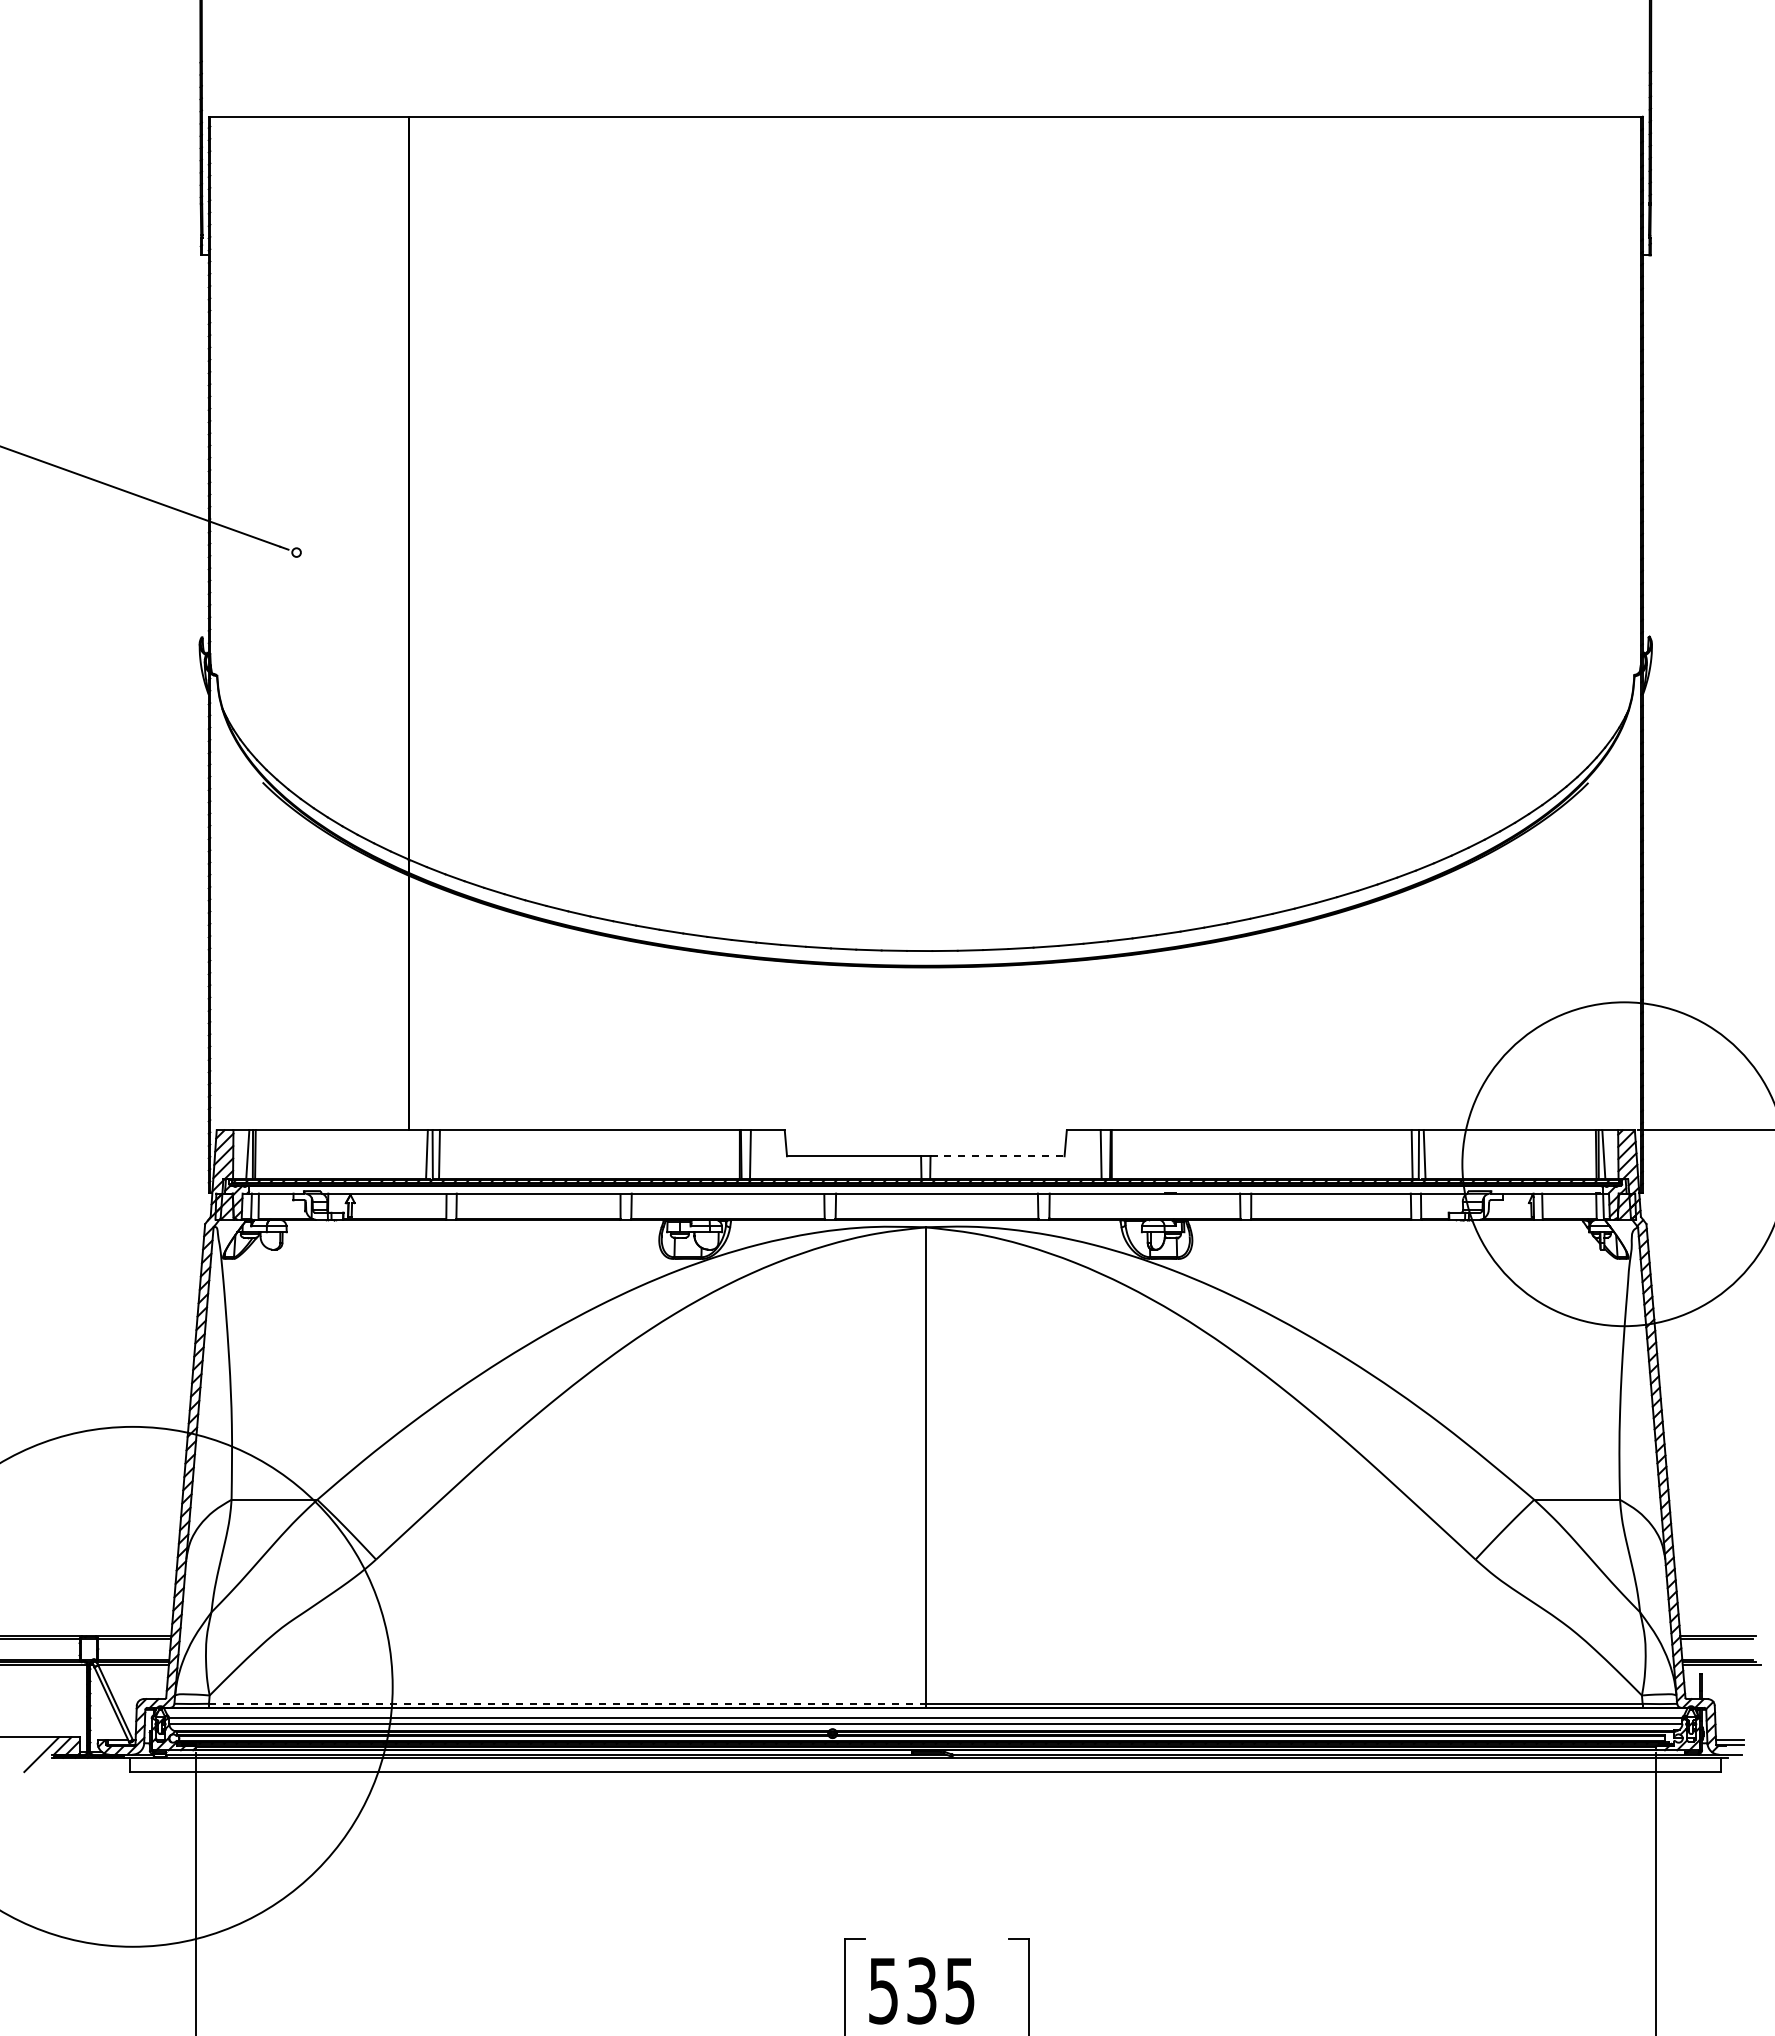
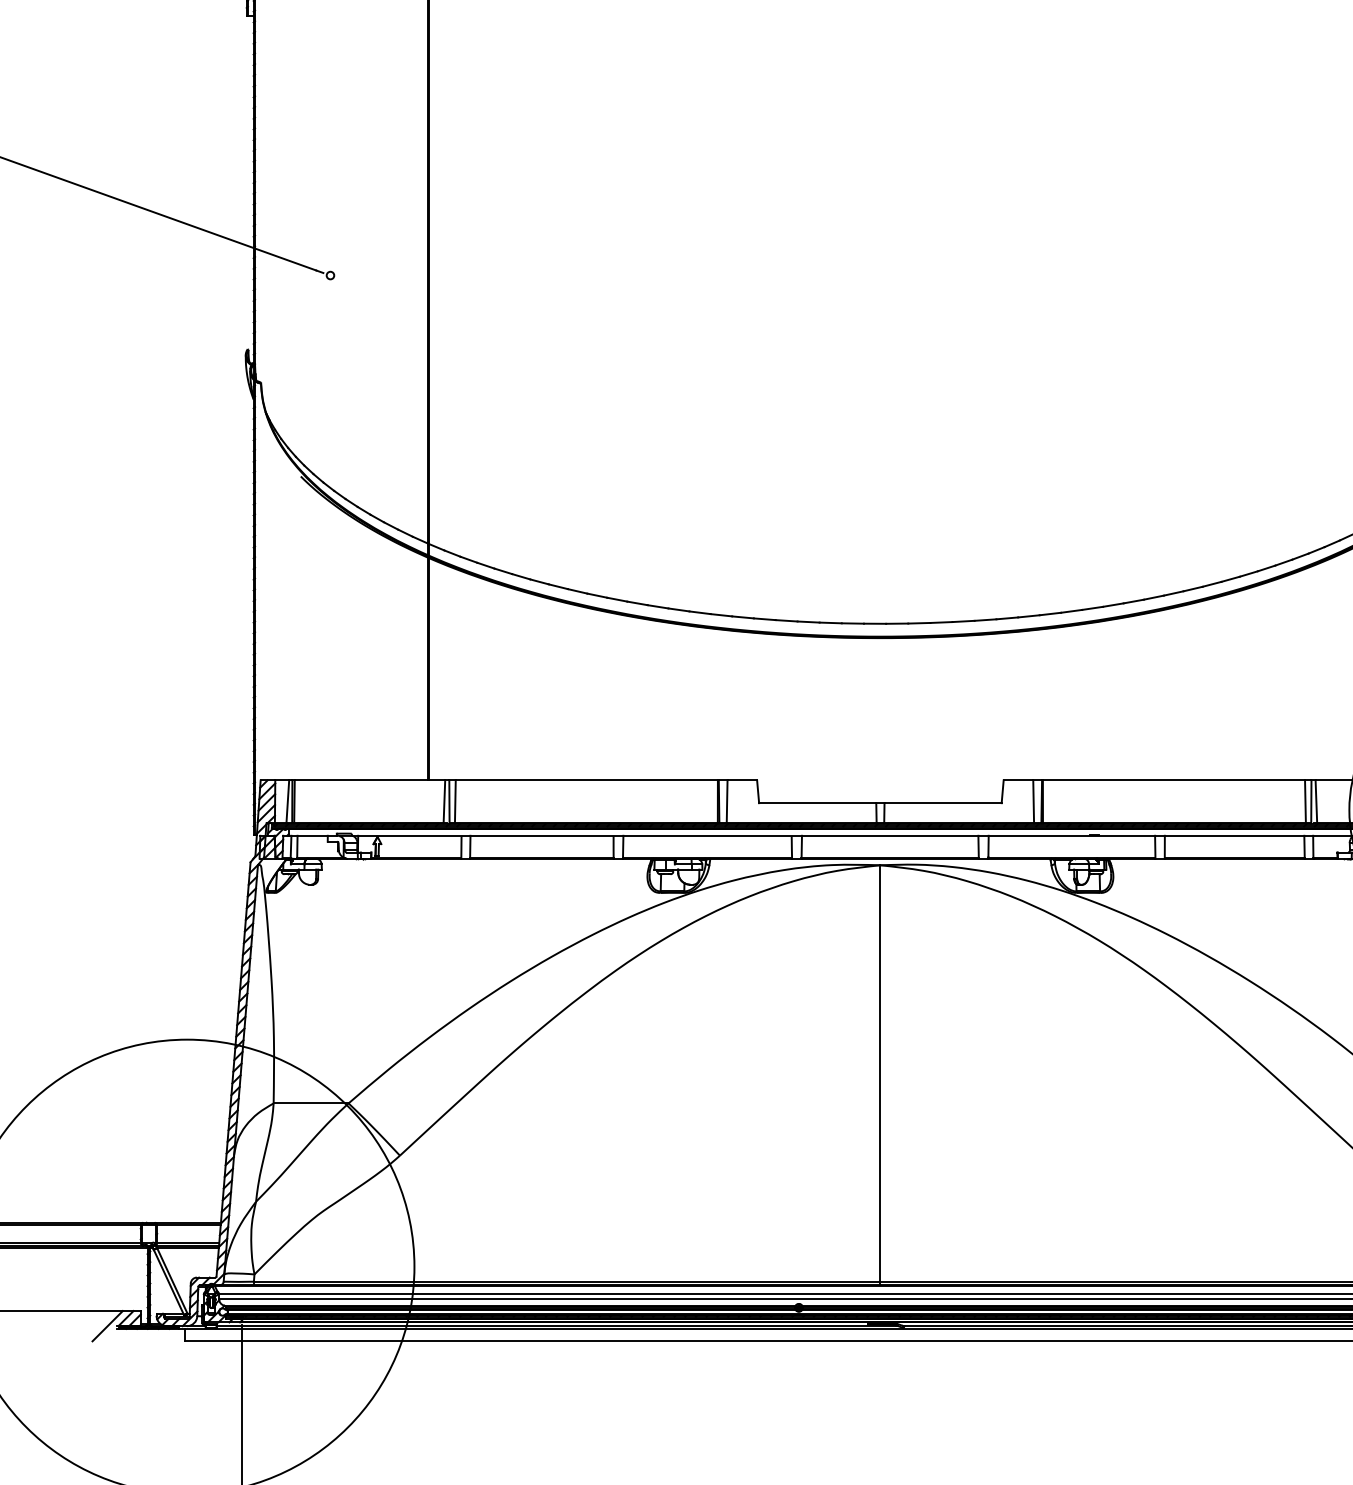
line: (998, 1156) -> (943, 803), dashed -> solid
line: (567, 1703) -> (567, 1281), dashed -> solid

